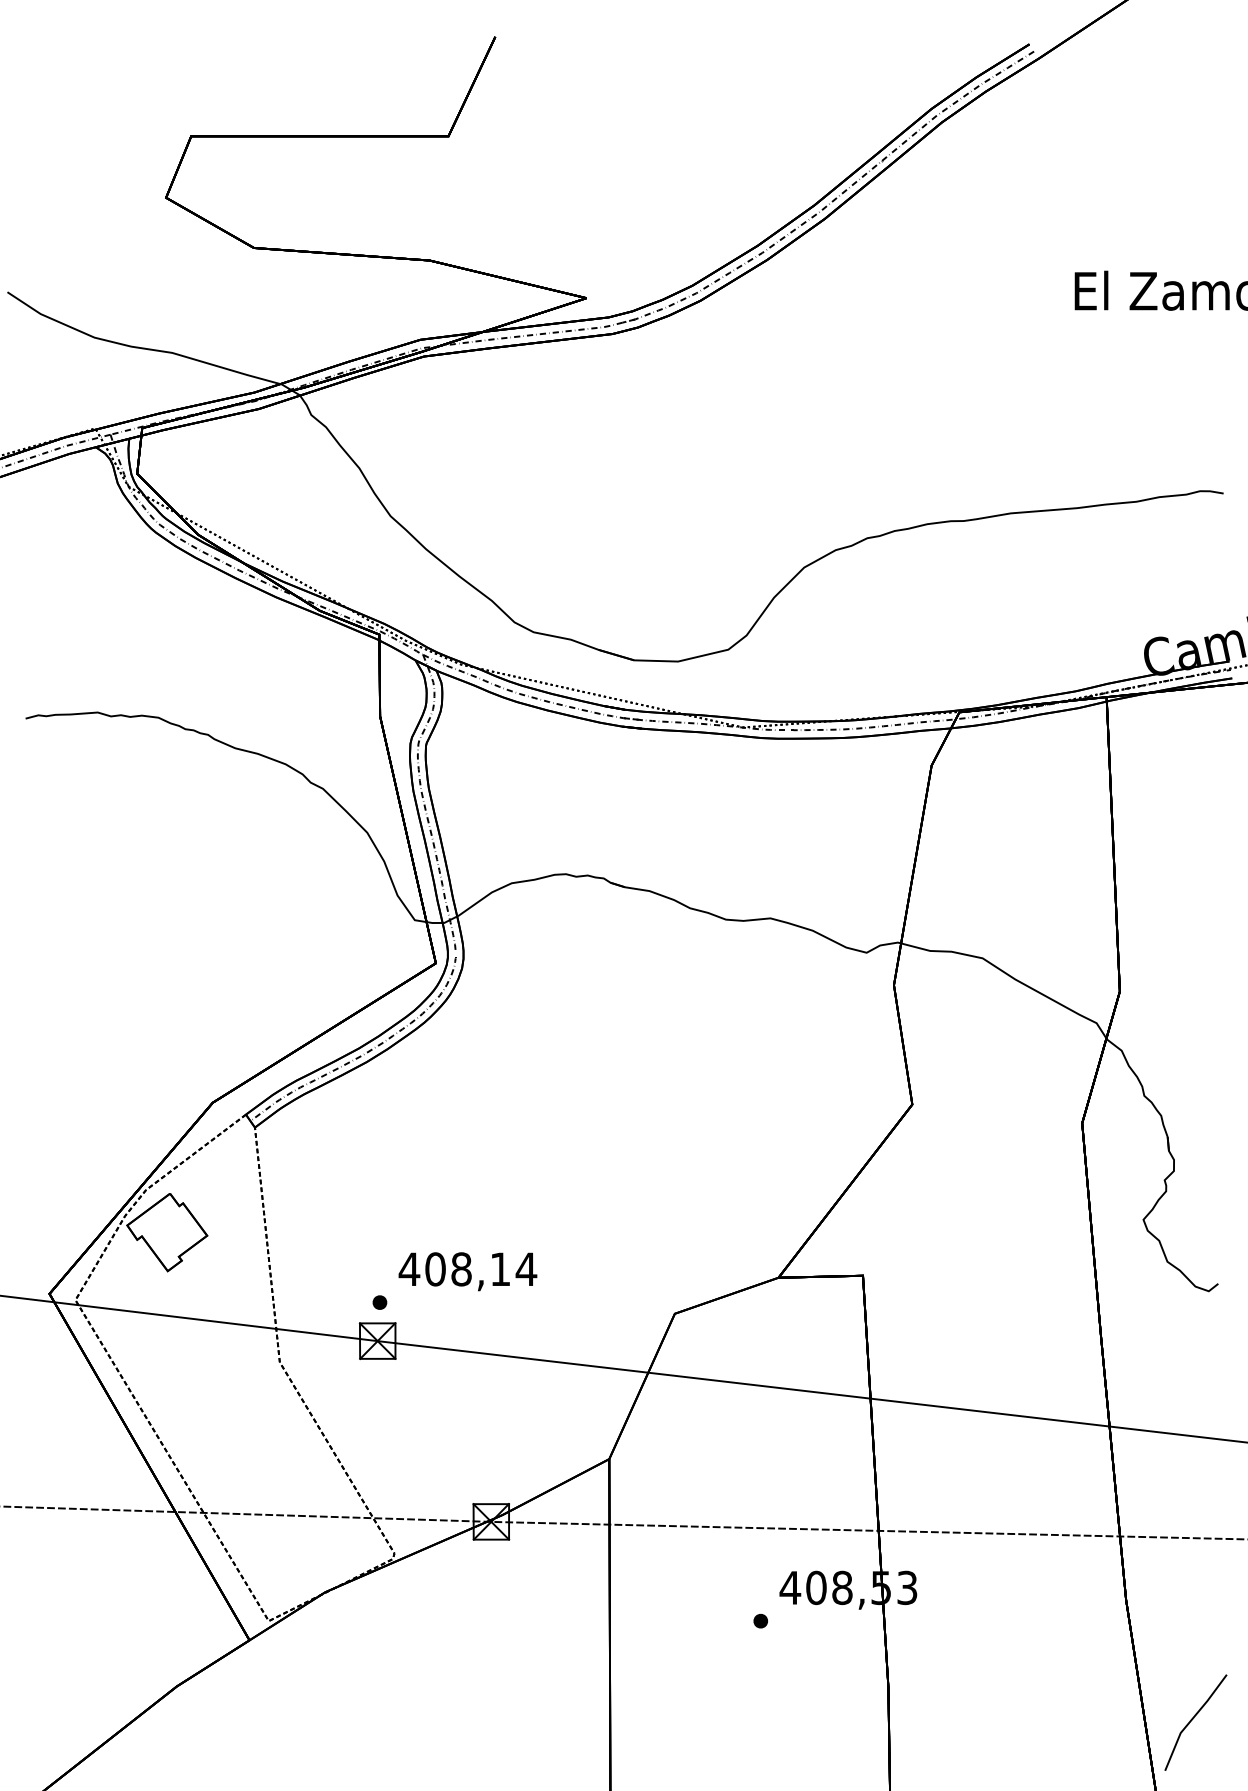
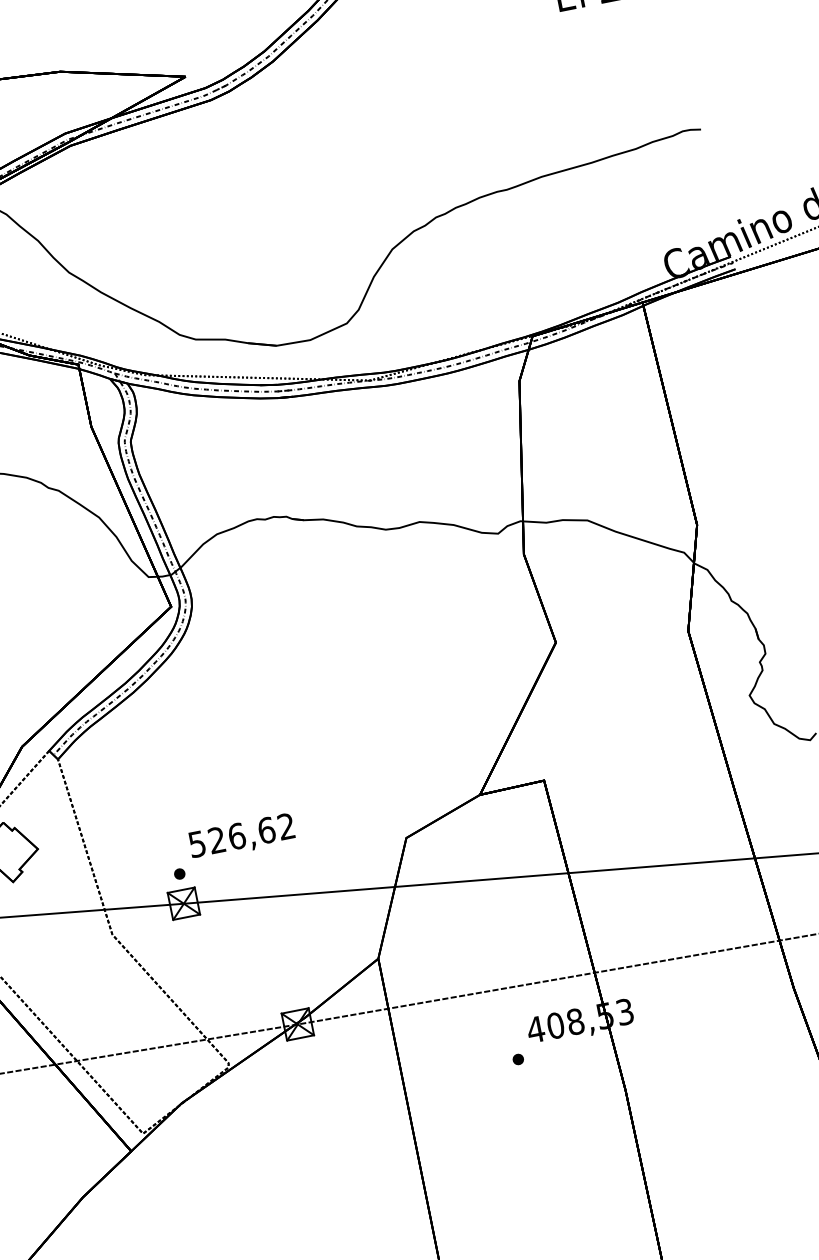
text: (467, 1269) -> (241, 835), 408,14 -> 526,62

